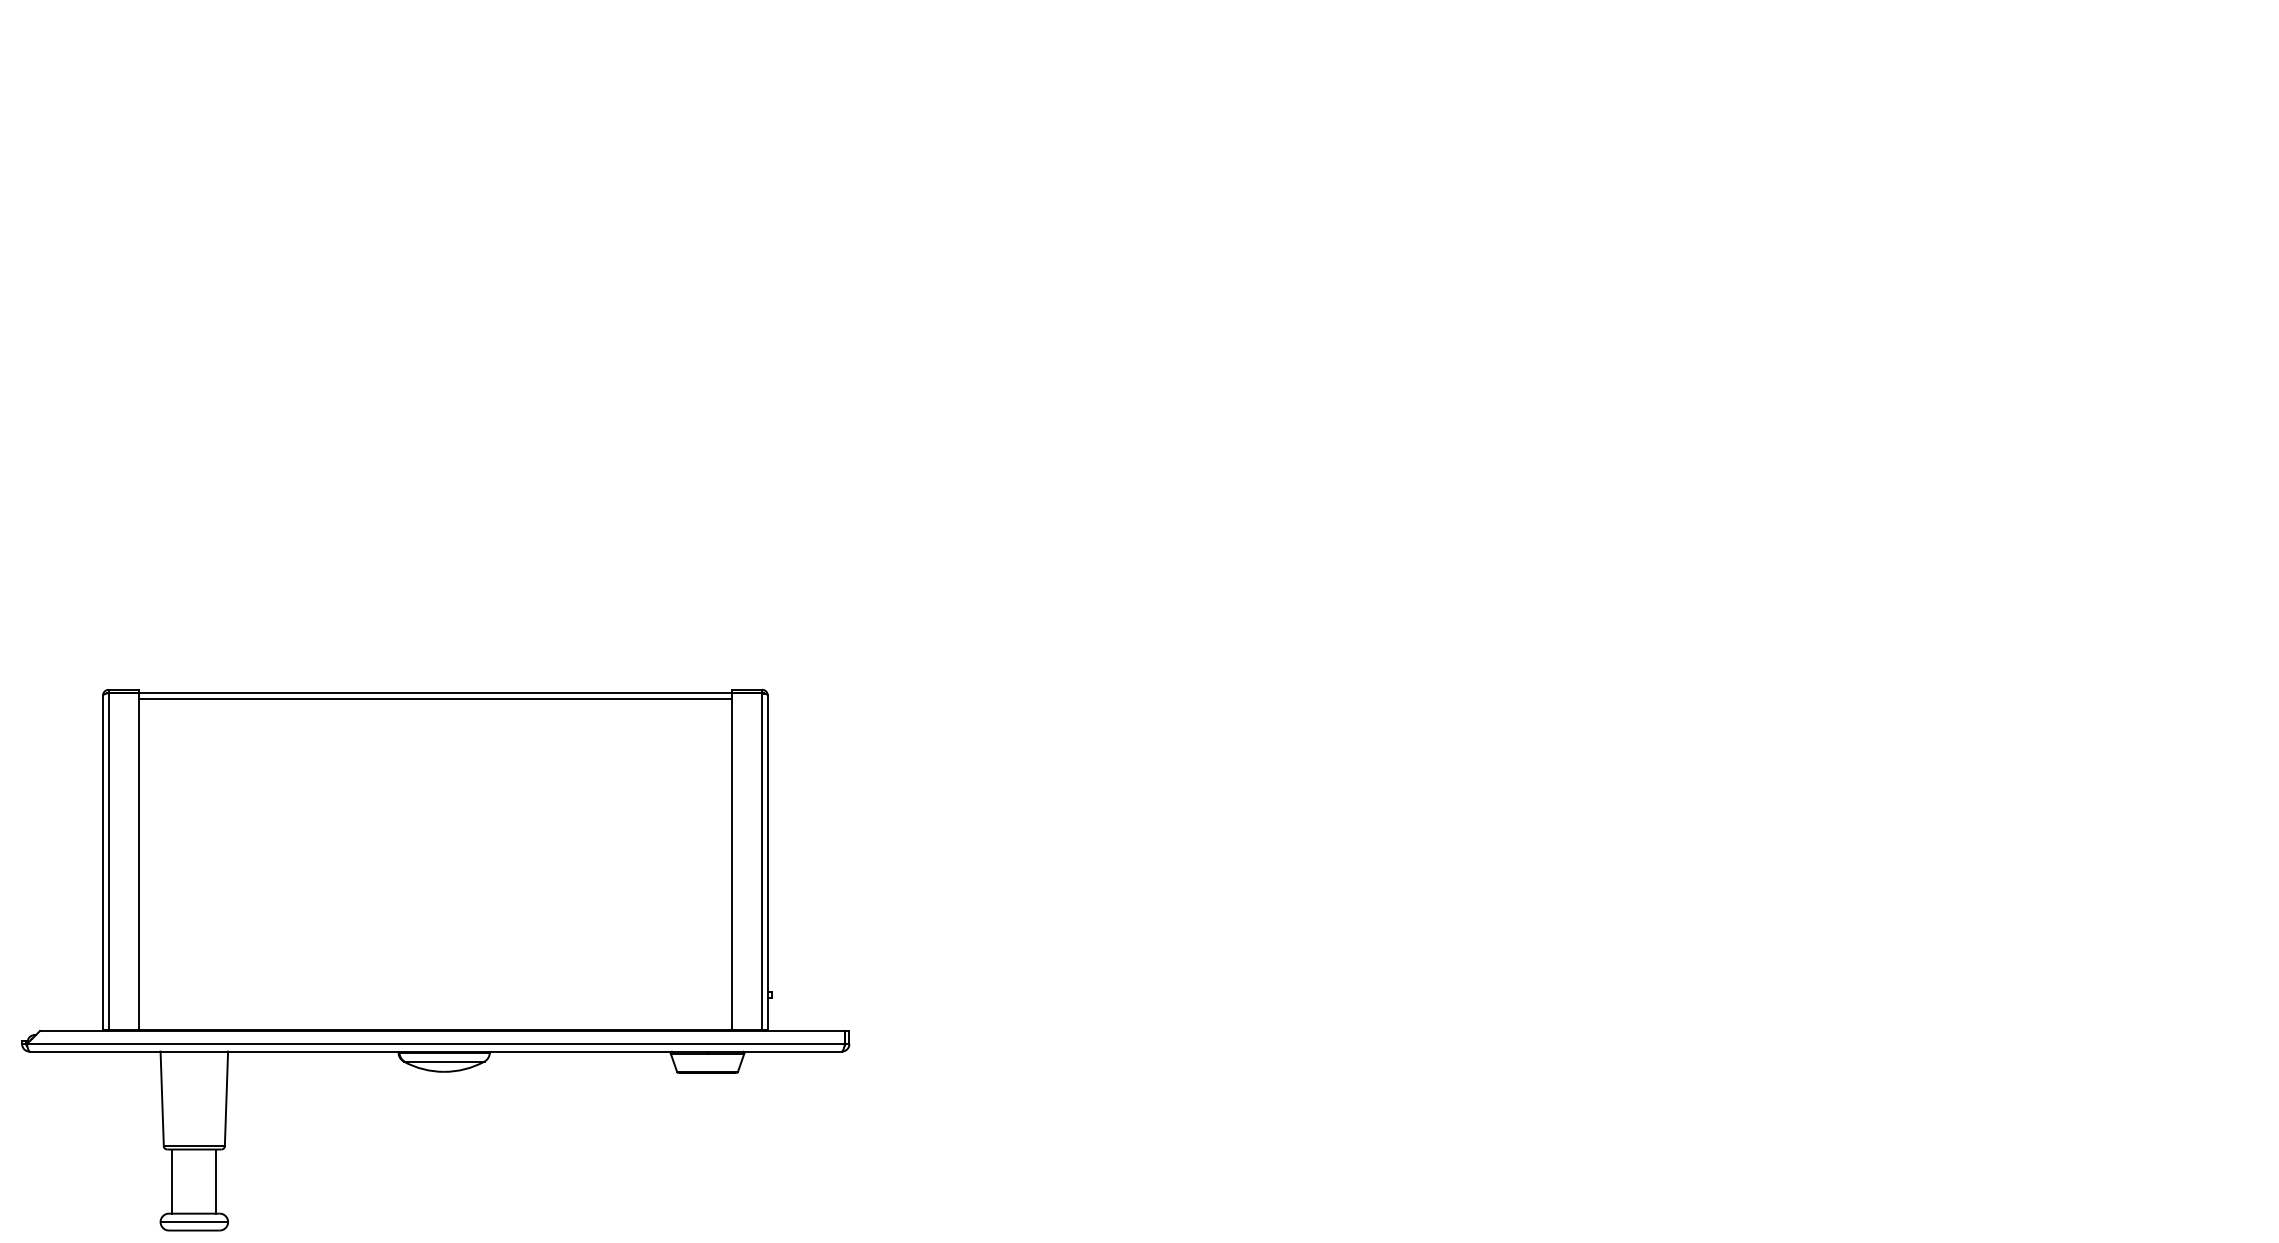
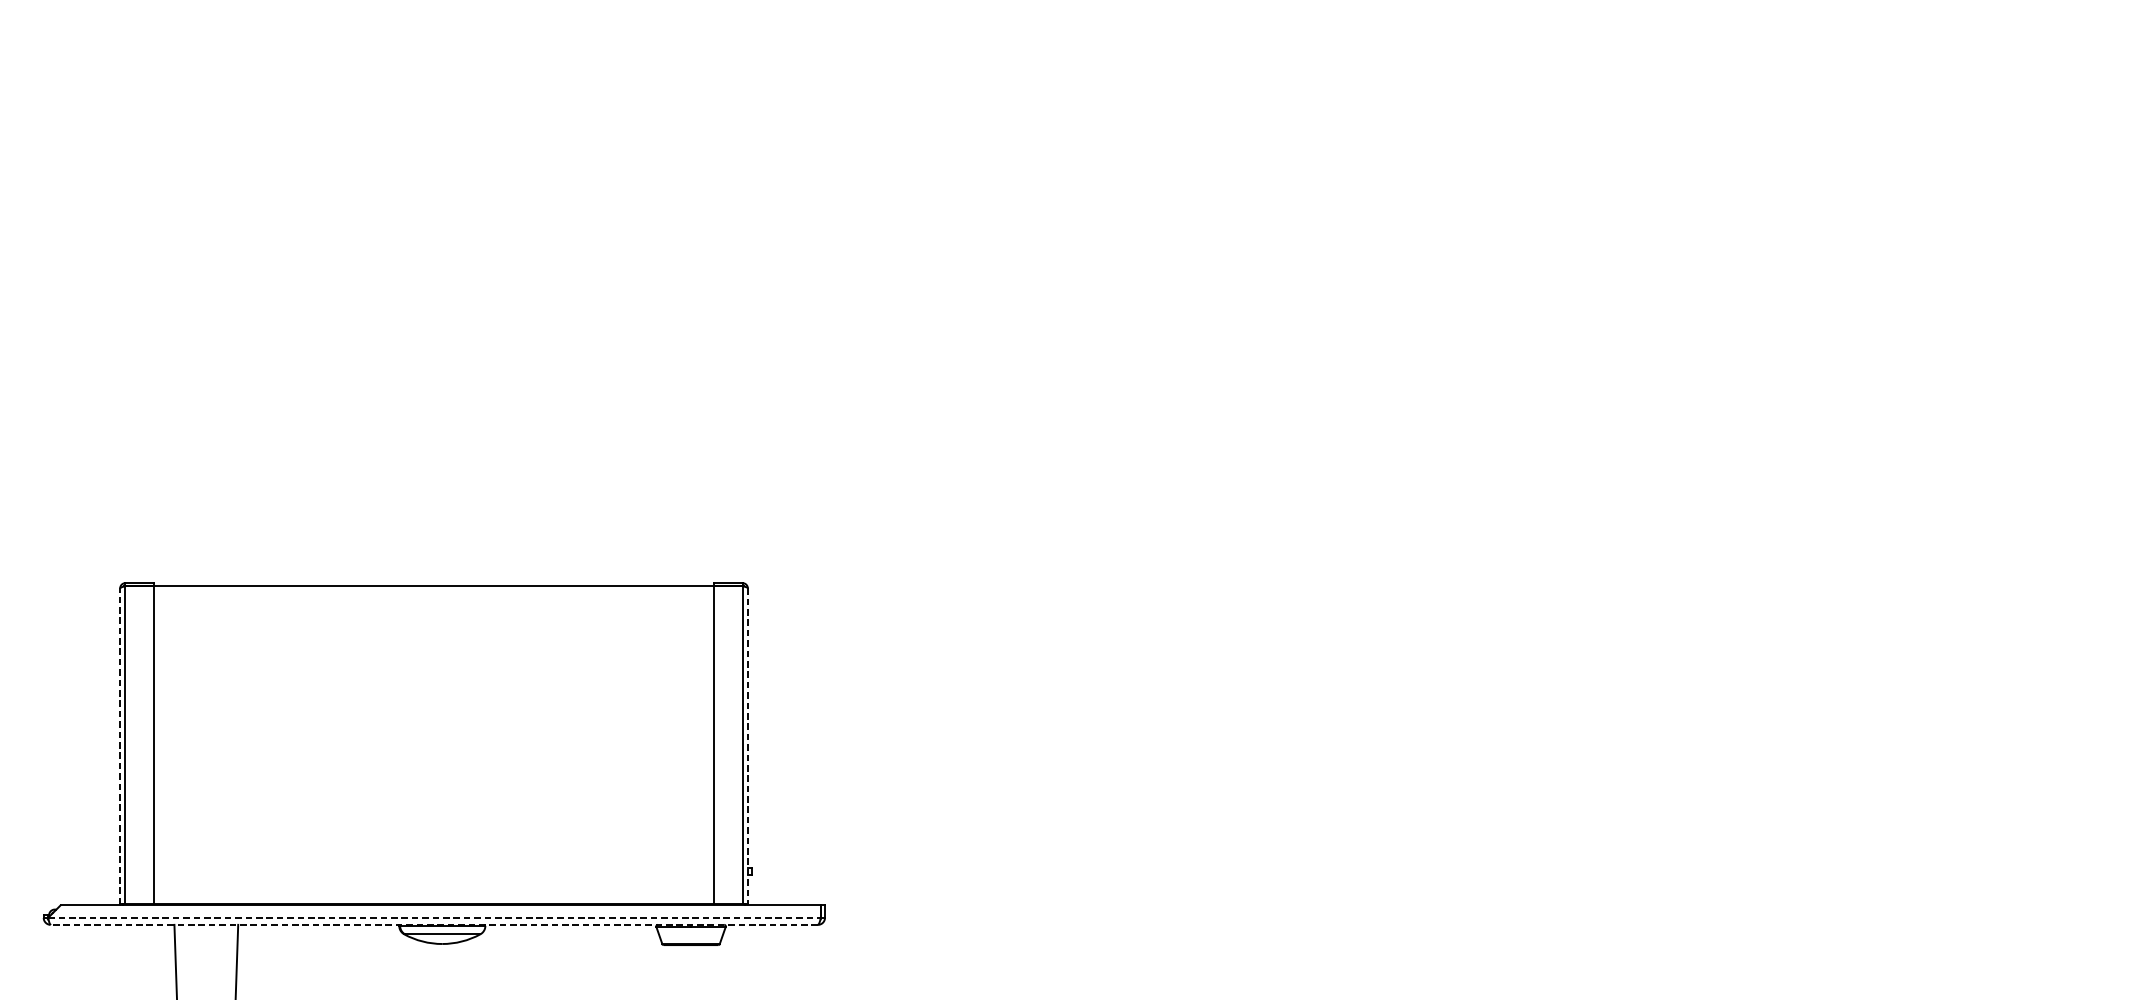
line: (435, 698) -> (434, 591), removed
line: (103, 862) -> (120, 746), solid -> dashed
line: (767, 863) -> (747, 747), solid -> dashed
line: (436, 1044) -> (435, 918), solid -> dashed
line: (435, 1051) -> (434, 924), solid -> dashed

